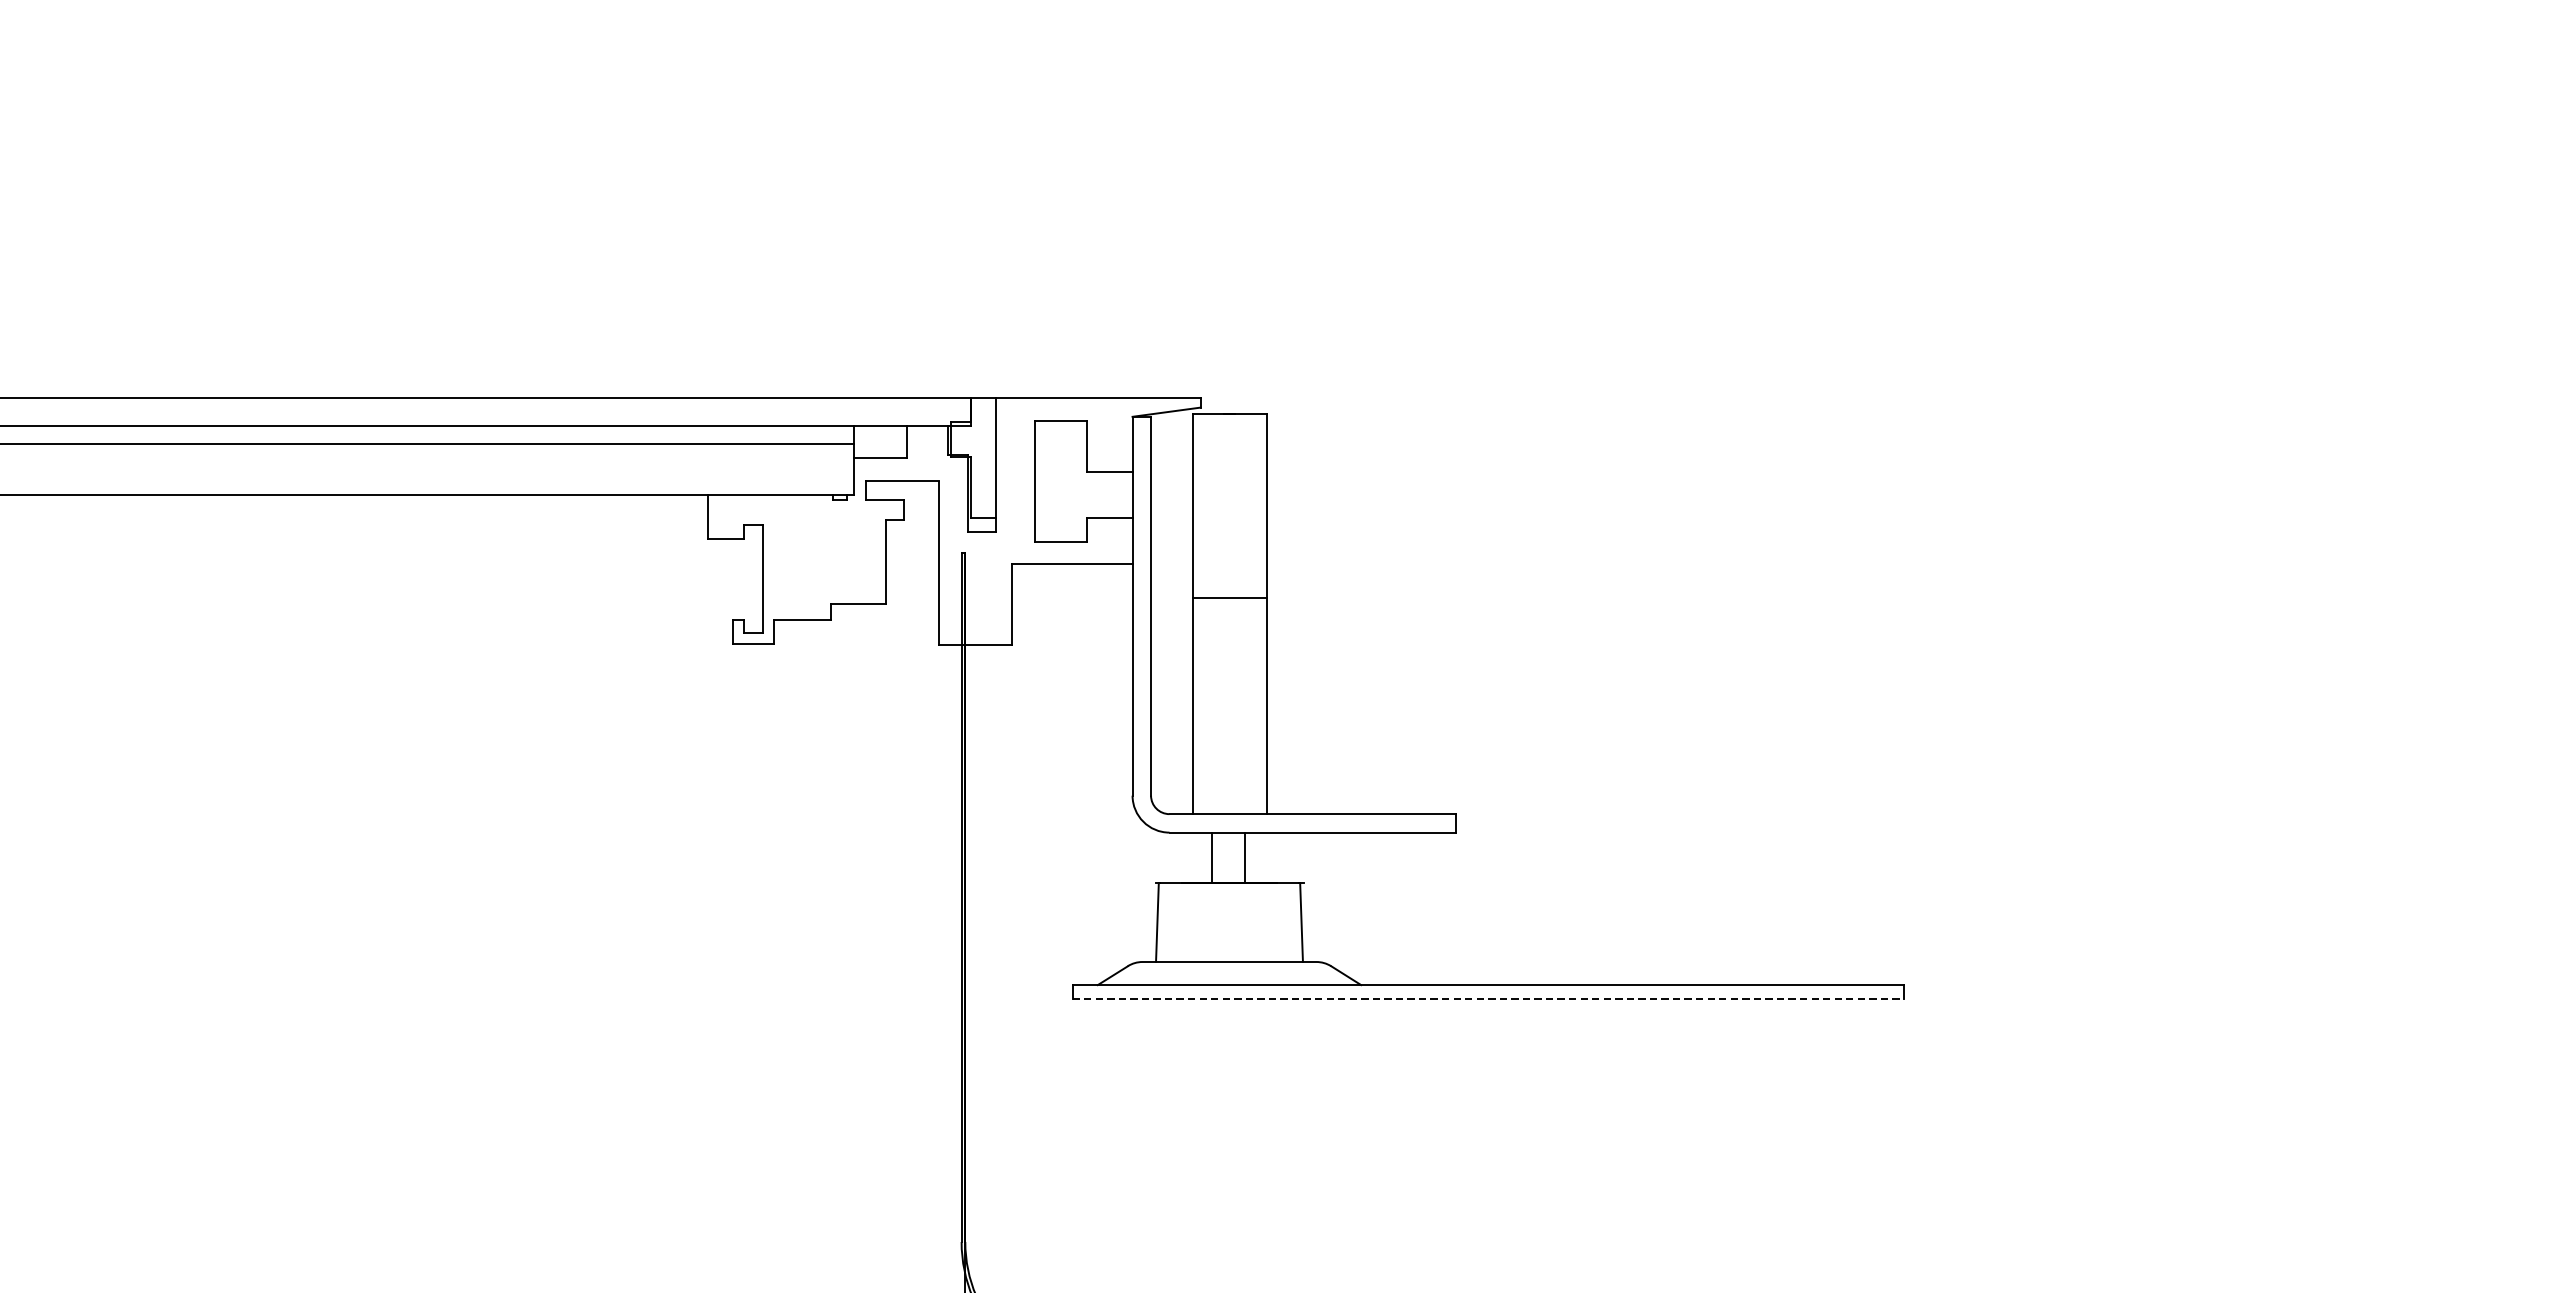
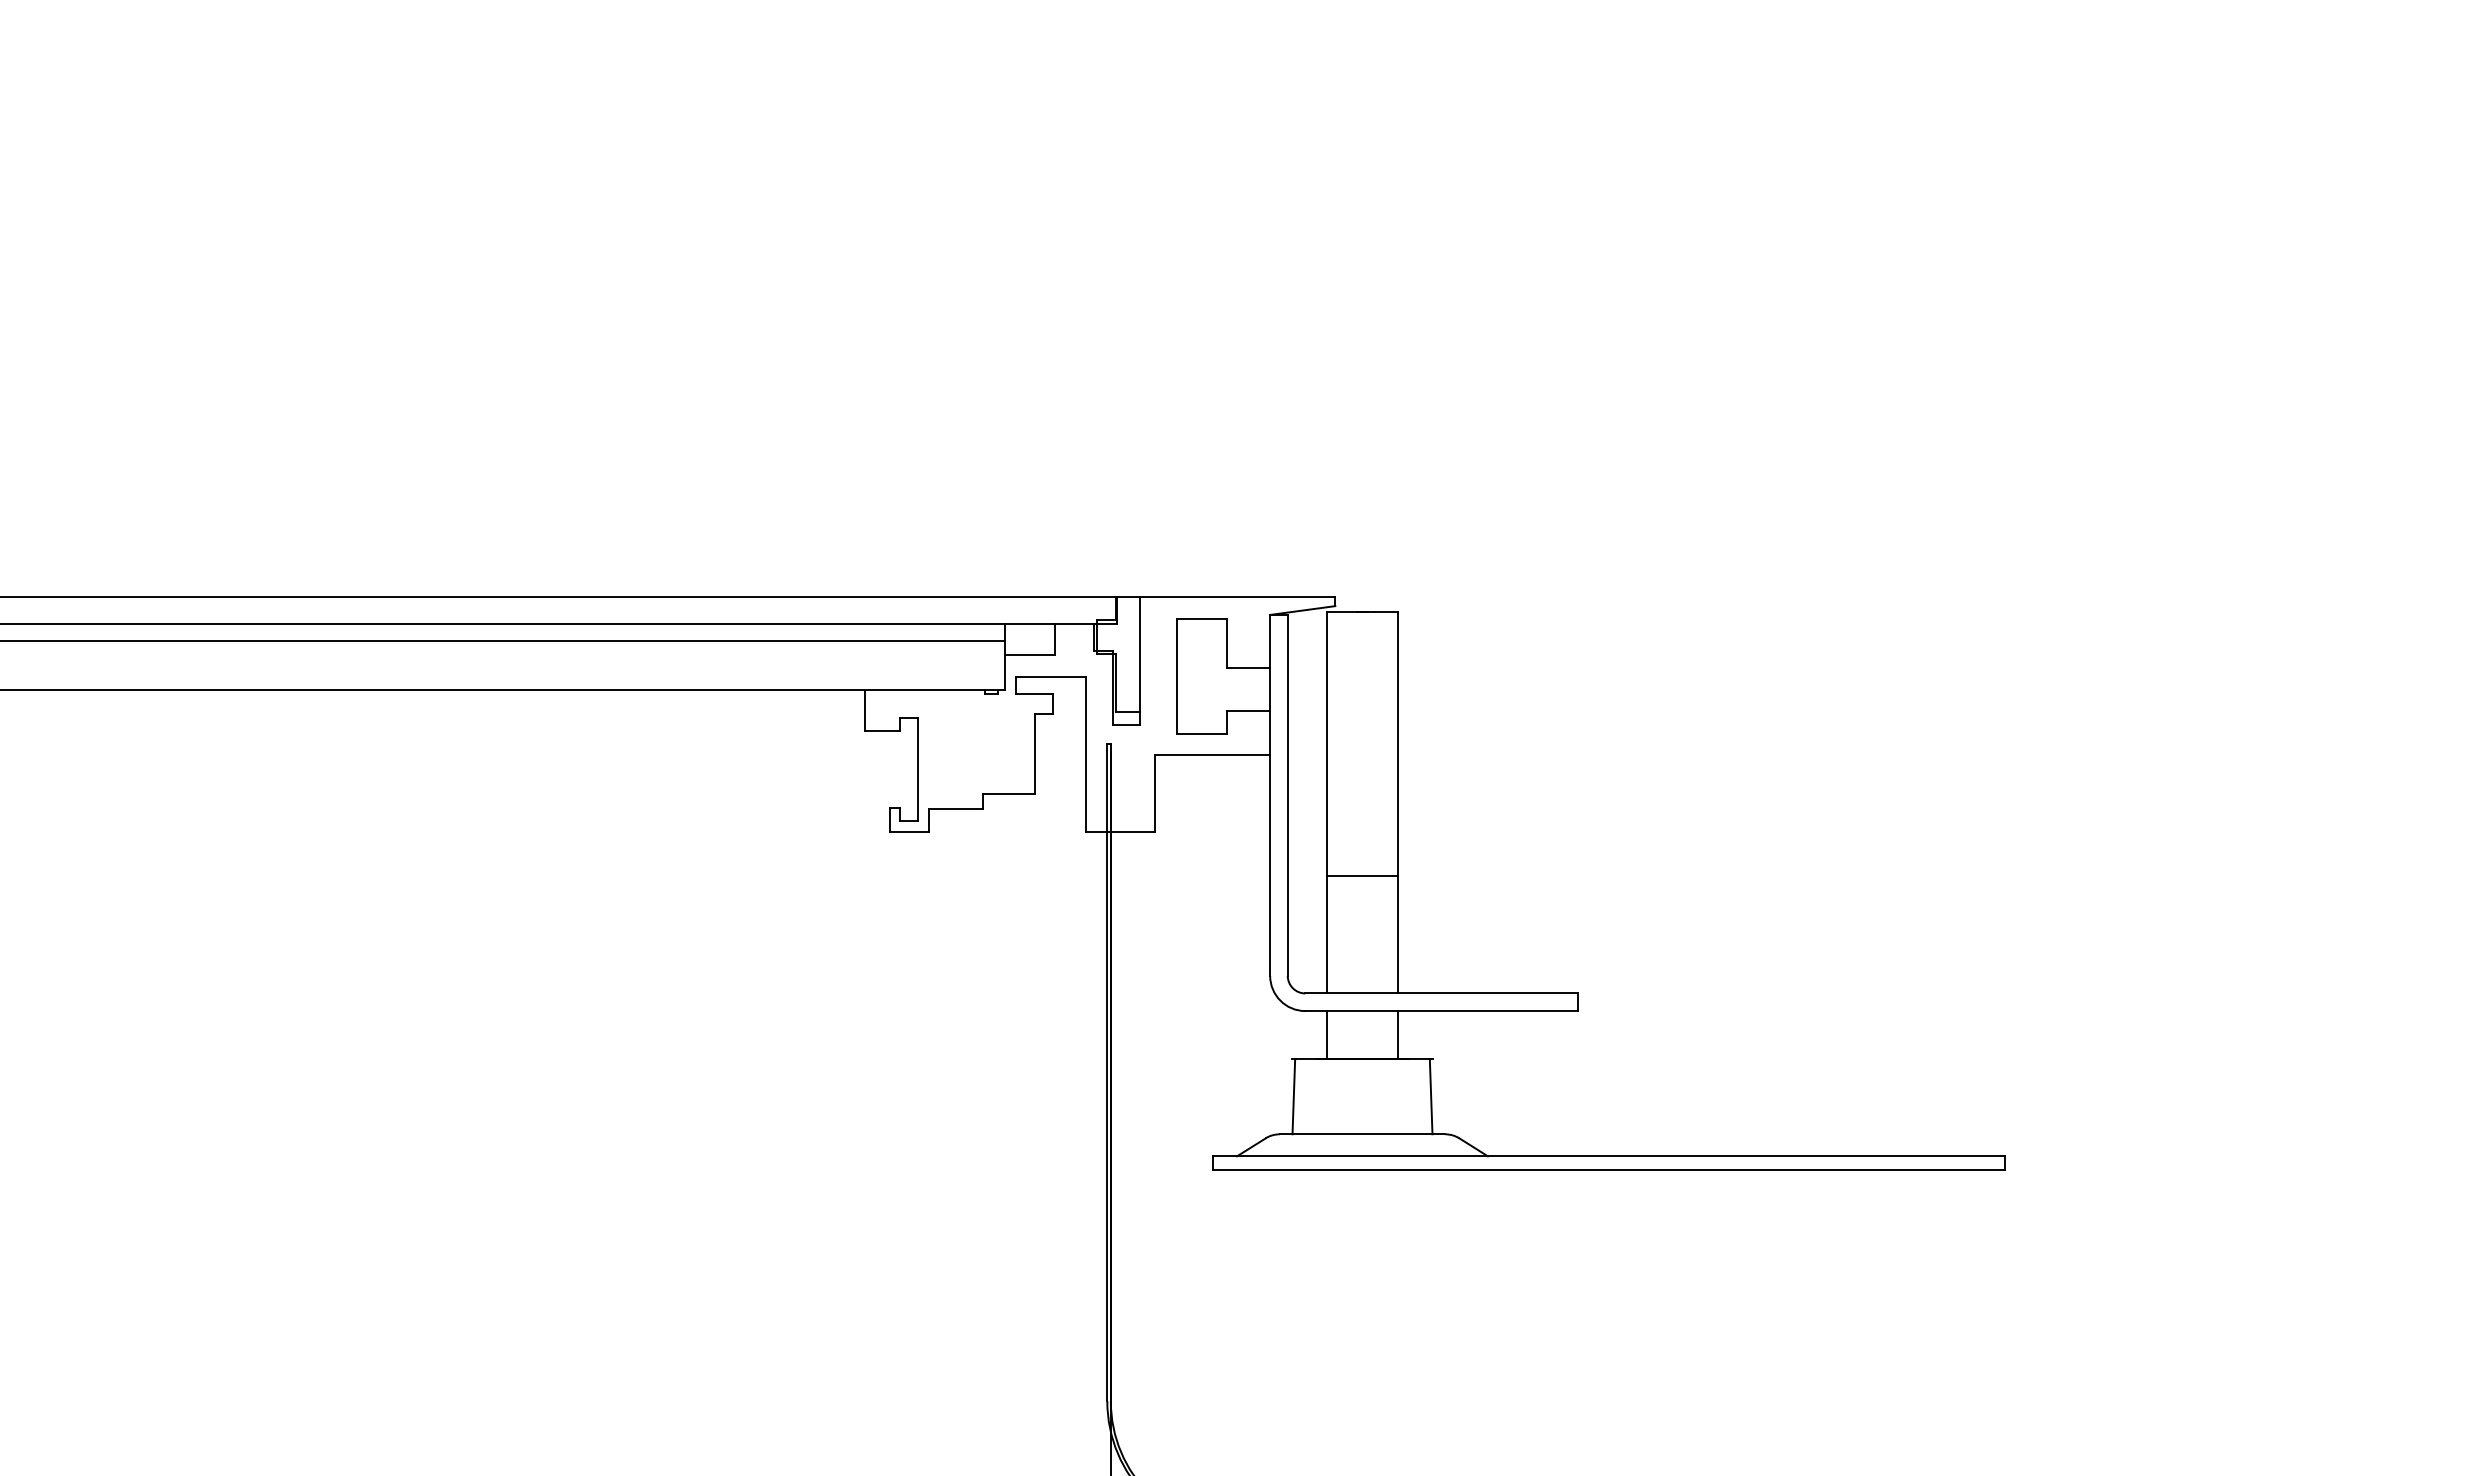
line: (1229, 597) -> (1362, 876), moved
line: (1211, 858) -> (1397, 1035), moved
line: (1245, 858) -> (1327, 1035), moved
line: (1488, 998) -> (1609, 1169), dashed -> solid

